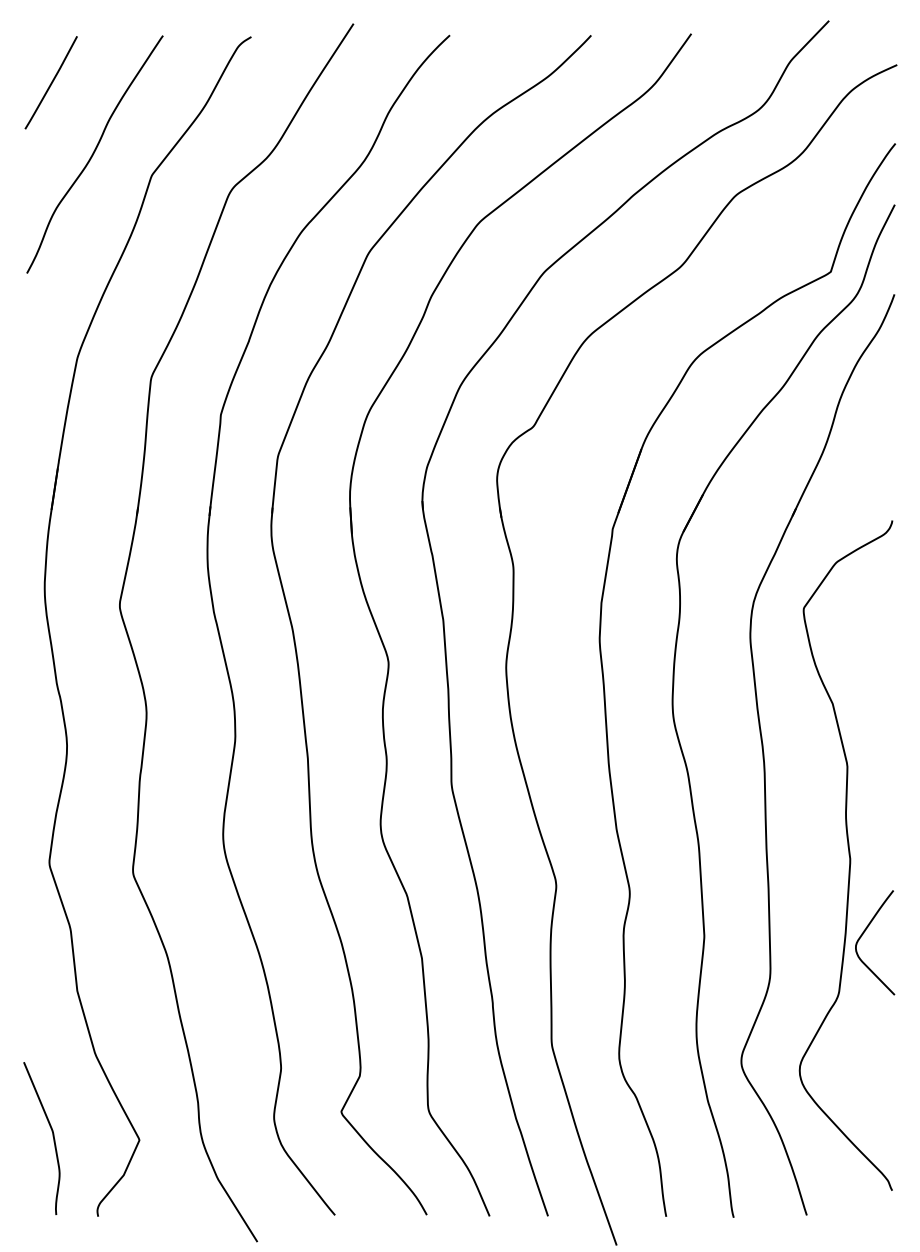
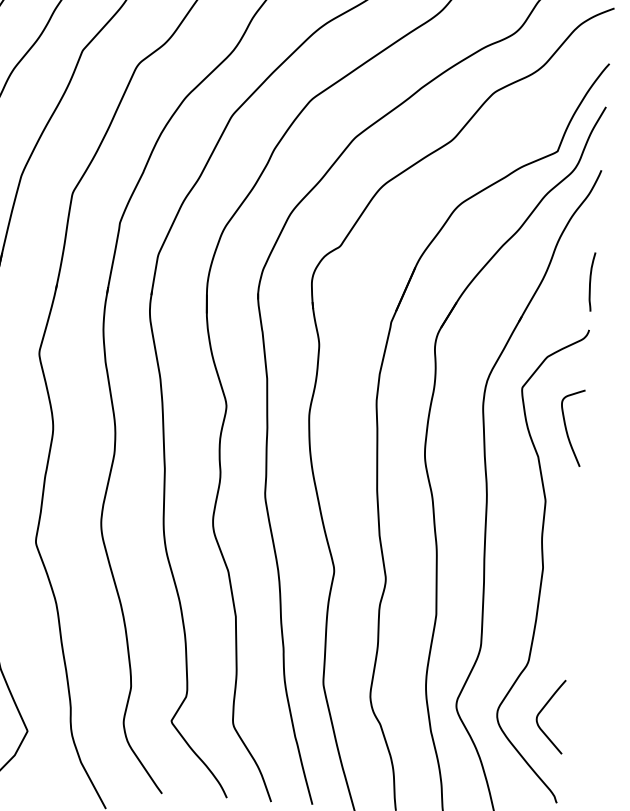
curve: (890, 452) -> (591, 281), added
curve: (870, 662) -> (566, 429), added
curve: (863, 934) -> (542, 709), moved

